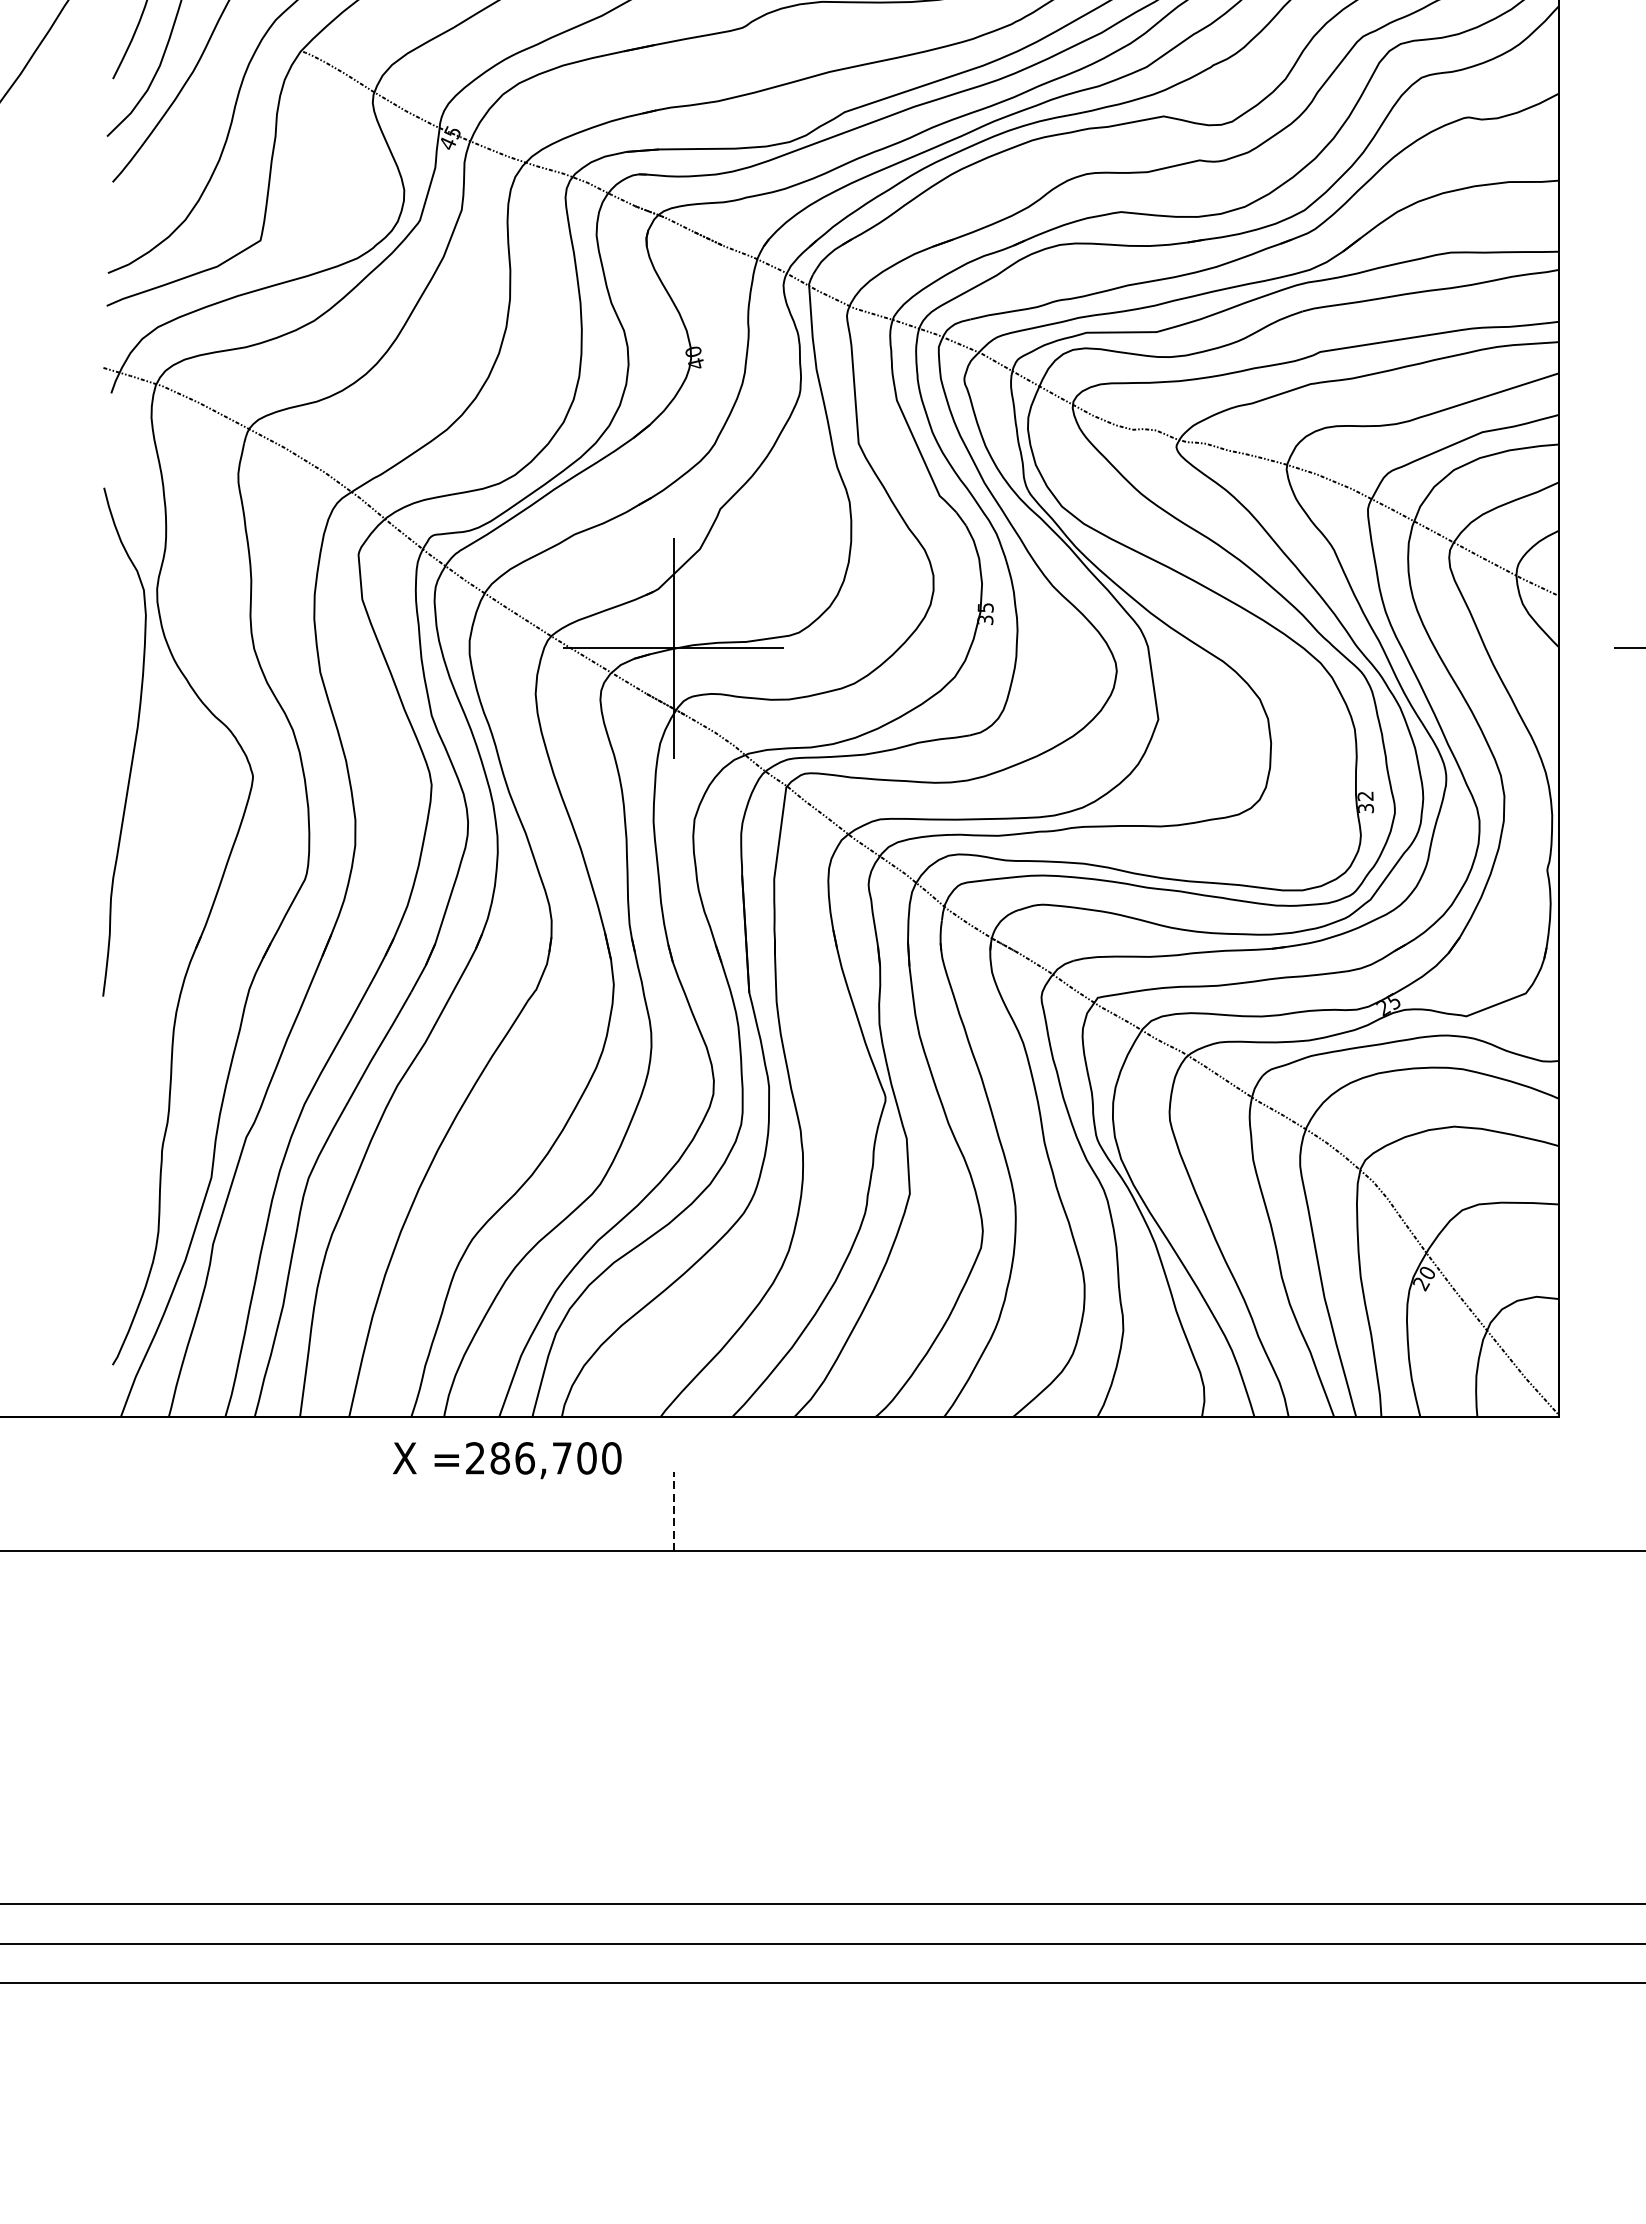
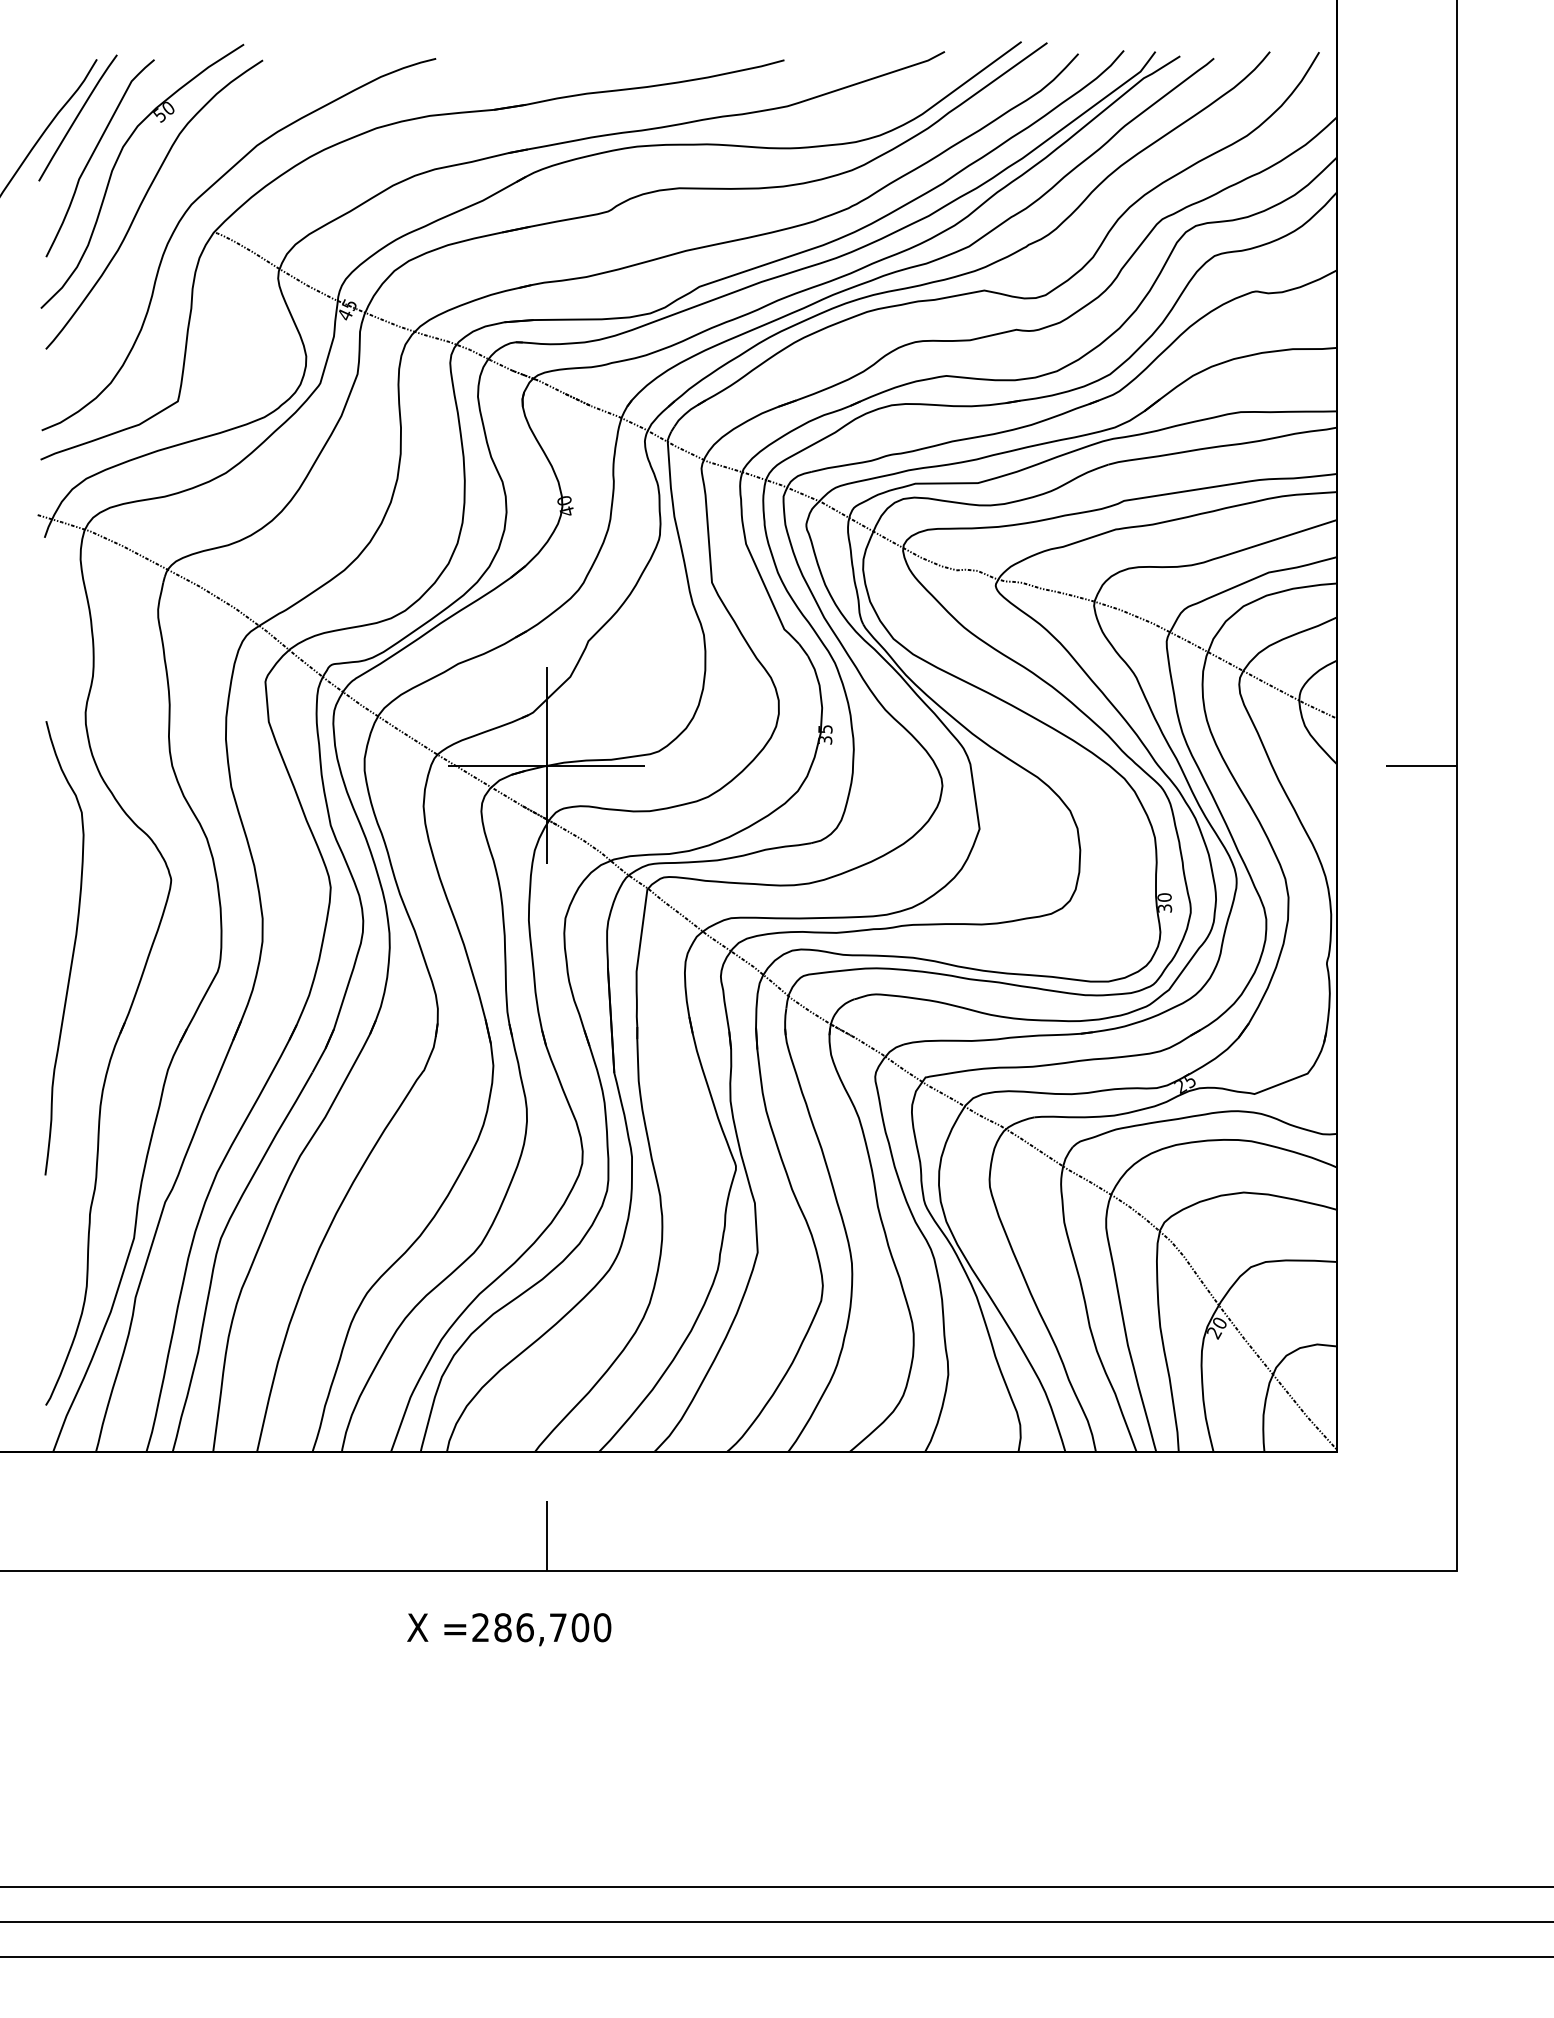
curve: (133, 744) -> (72, 950), moved
text: (1365, 796) -> (1164, 897), 32 -> 30
text: (507, 1460) -> (509, 1629), moved
line: (673, 1510) -> (546, 1535), dashed -> solid

